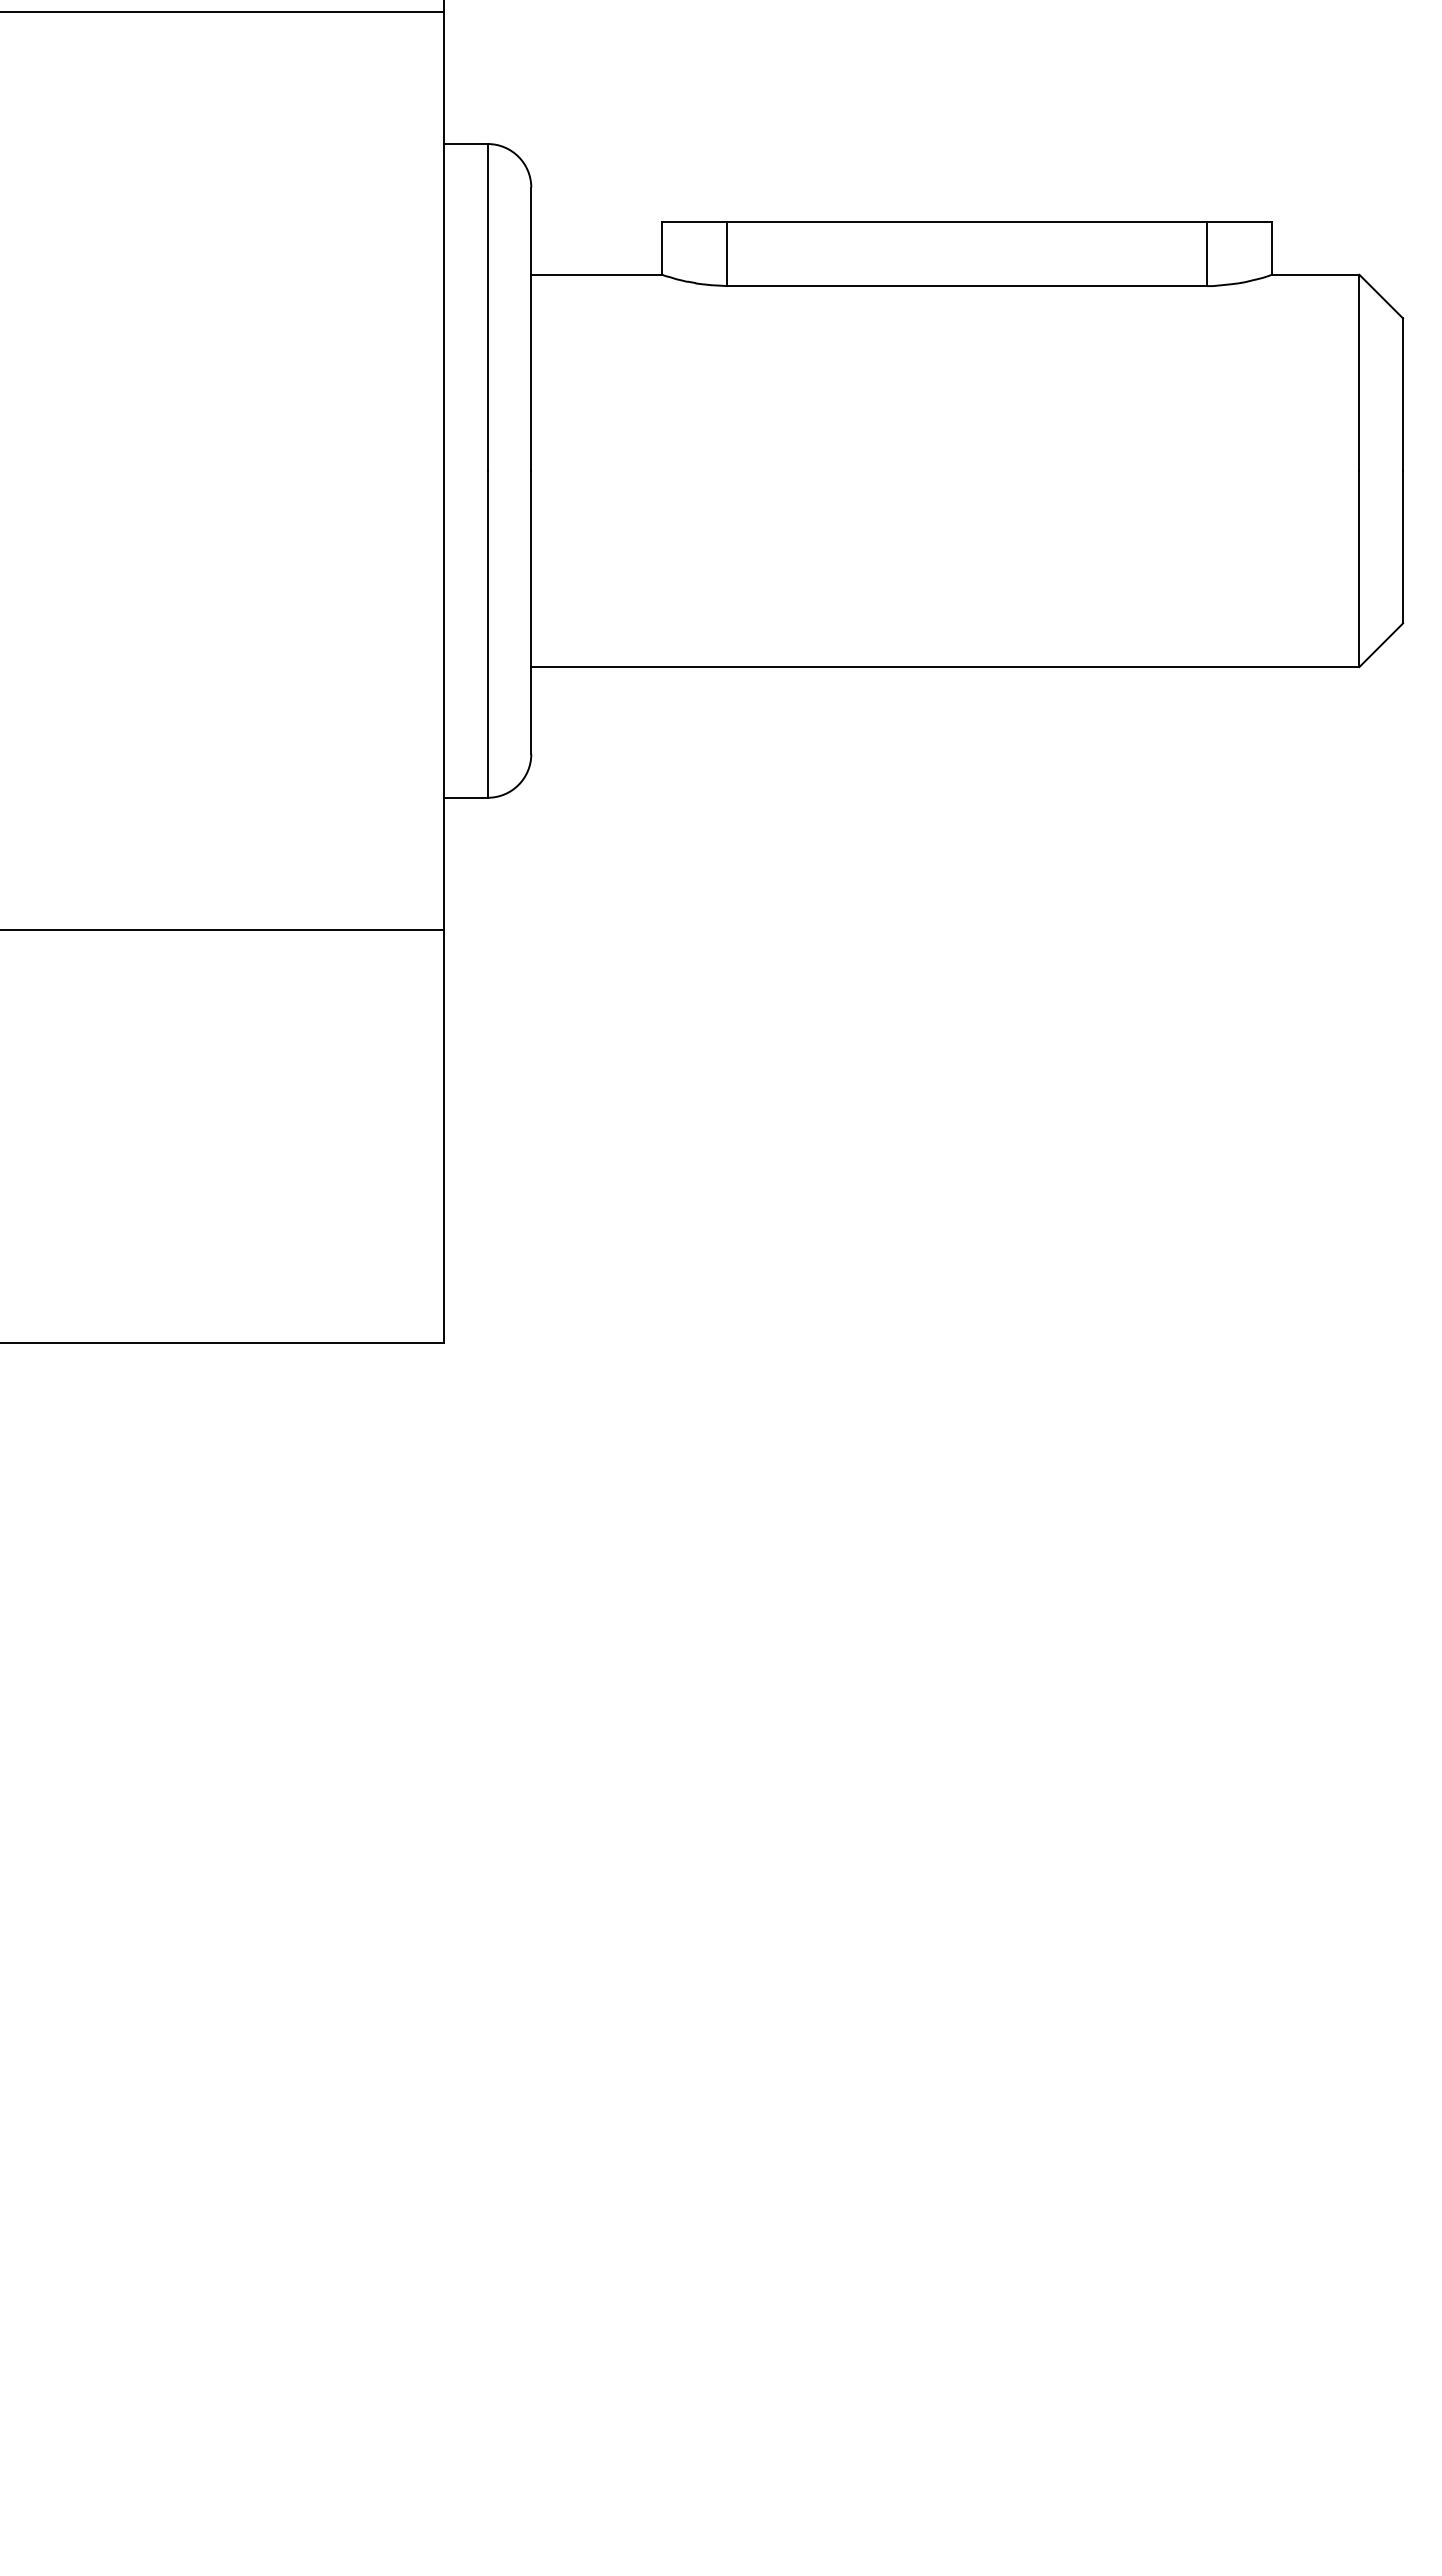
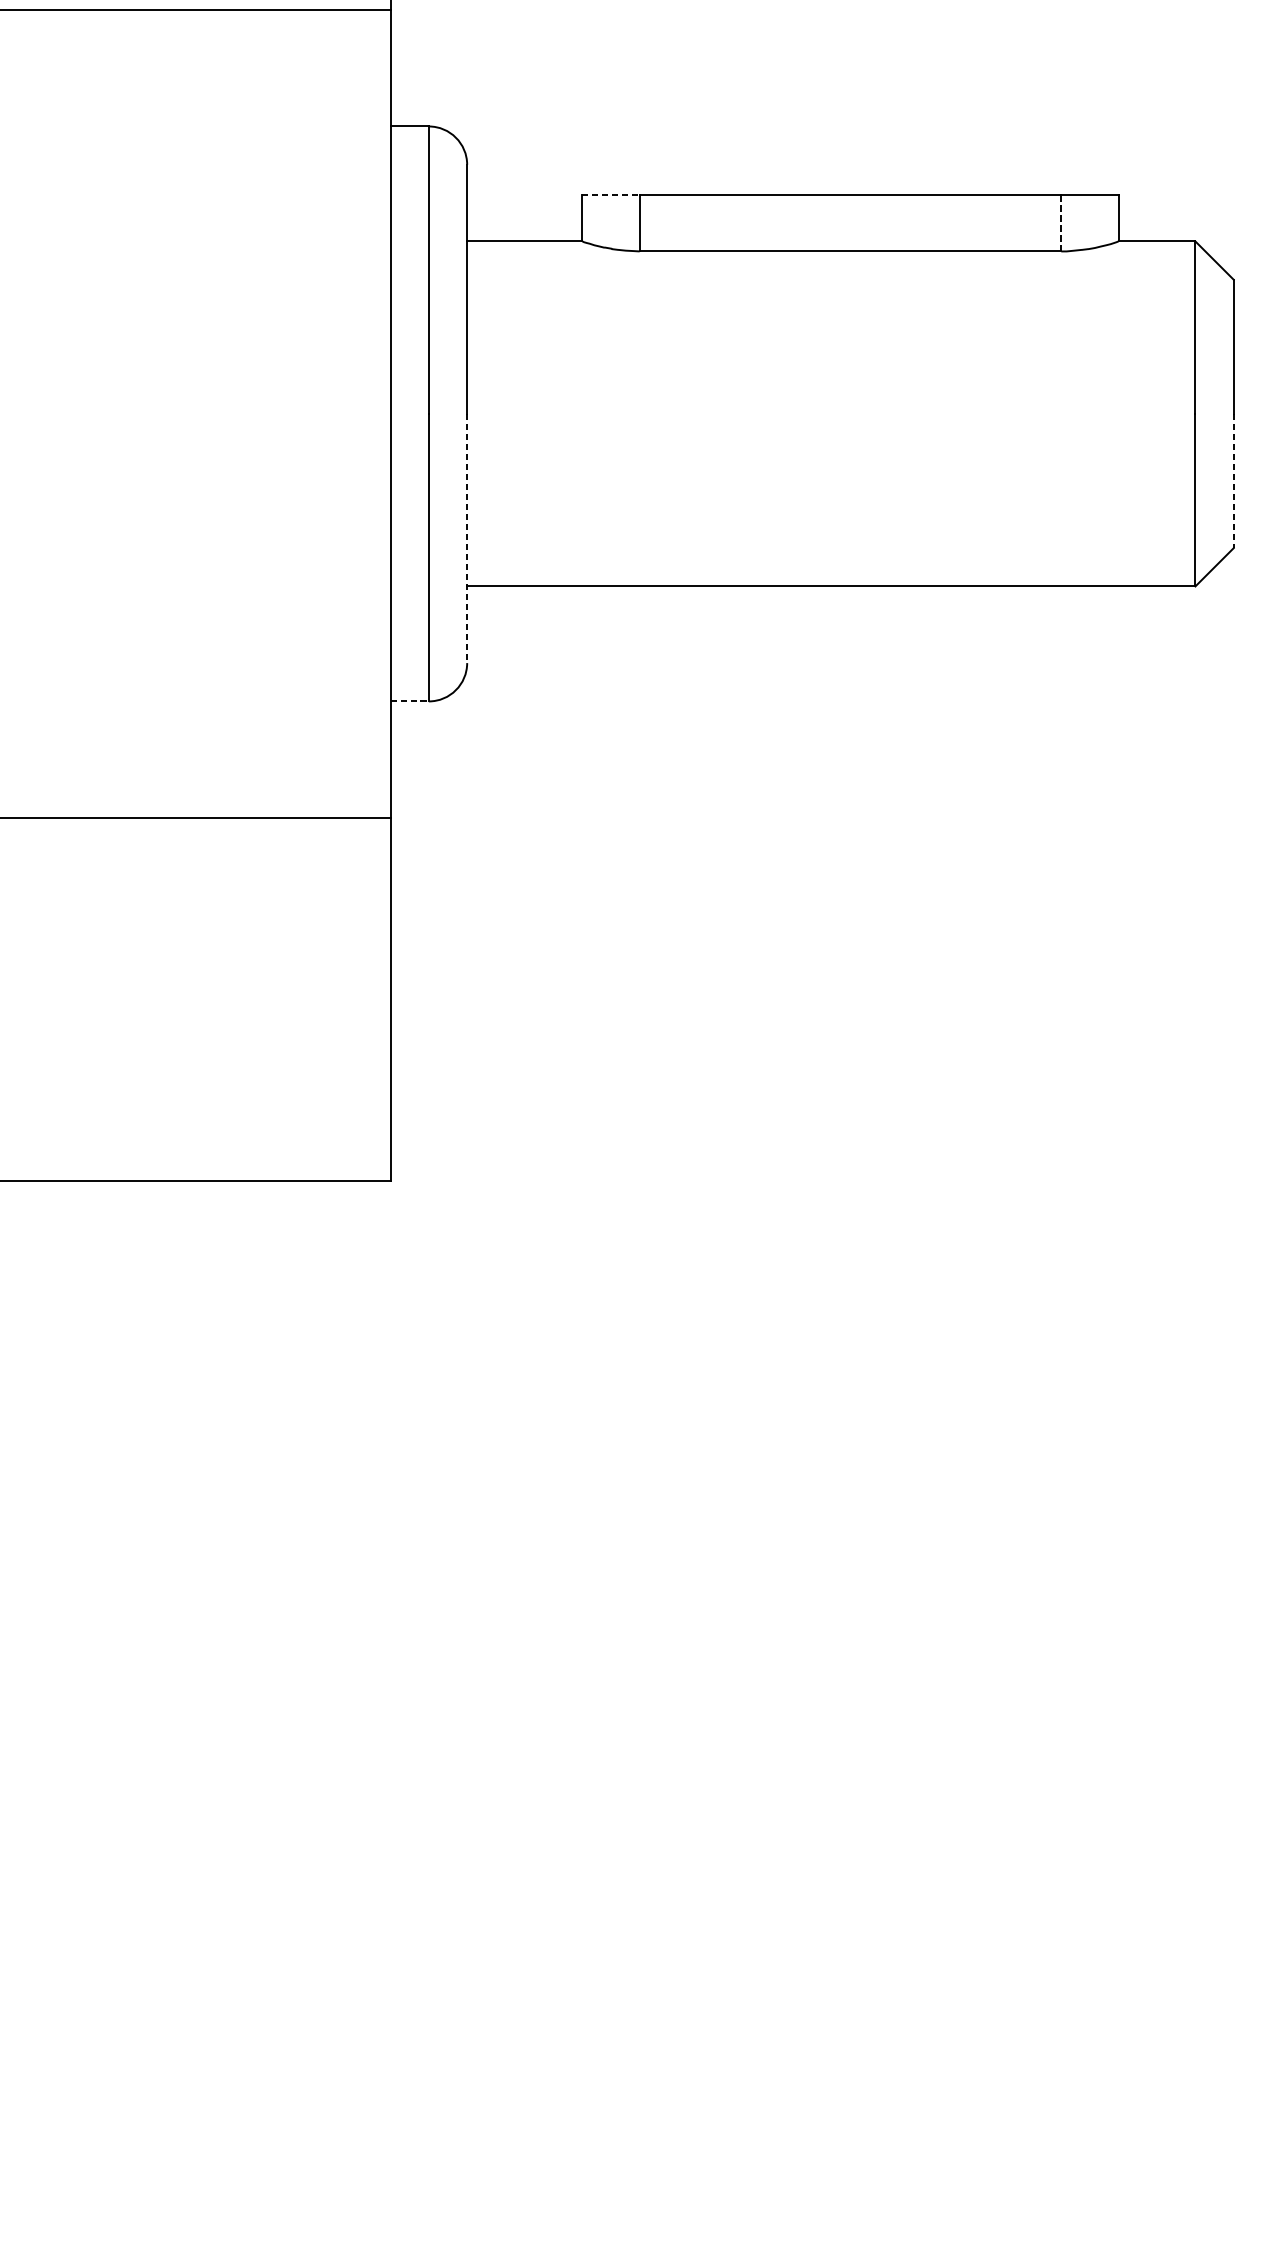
line: (694, 222) -> (610, 195), solid -> dashed
line: (1206, 254) -> (1060, 223), solid -> dashed
line: (1403, 547) -> (1234, 481), solid -> dashed
line: (531, 612) -> (467, 538), solid -> dashed
line: (465, 797) -> (409, 701), solid -> dashed

